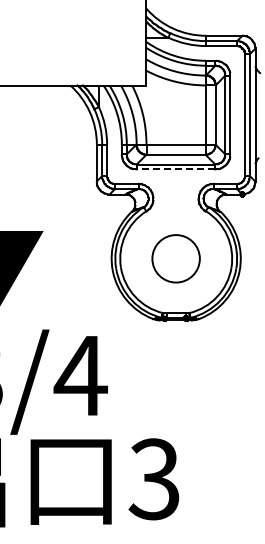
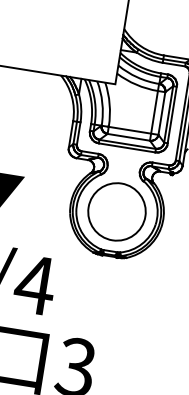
line: (175, 169) -> (126, 147), dashed -> solid
part: (175, 258) -> (116, 211), size x1.67

